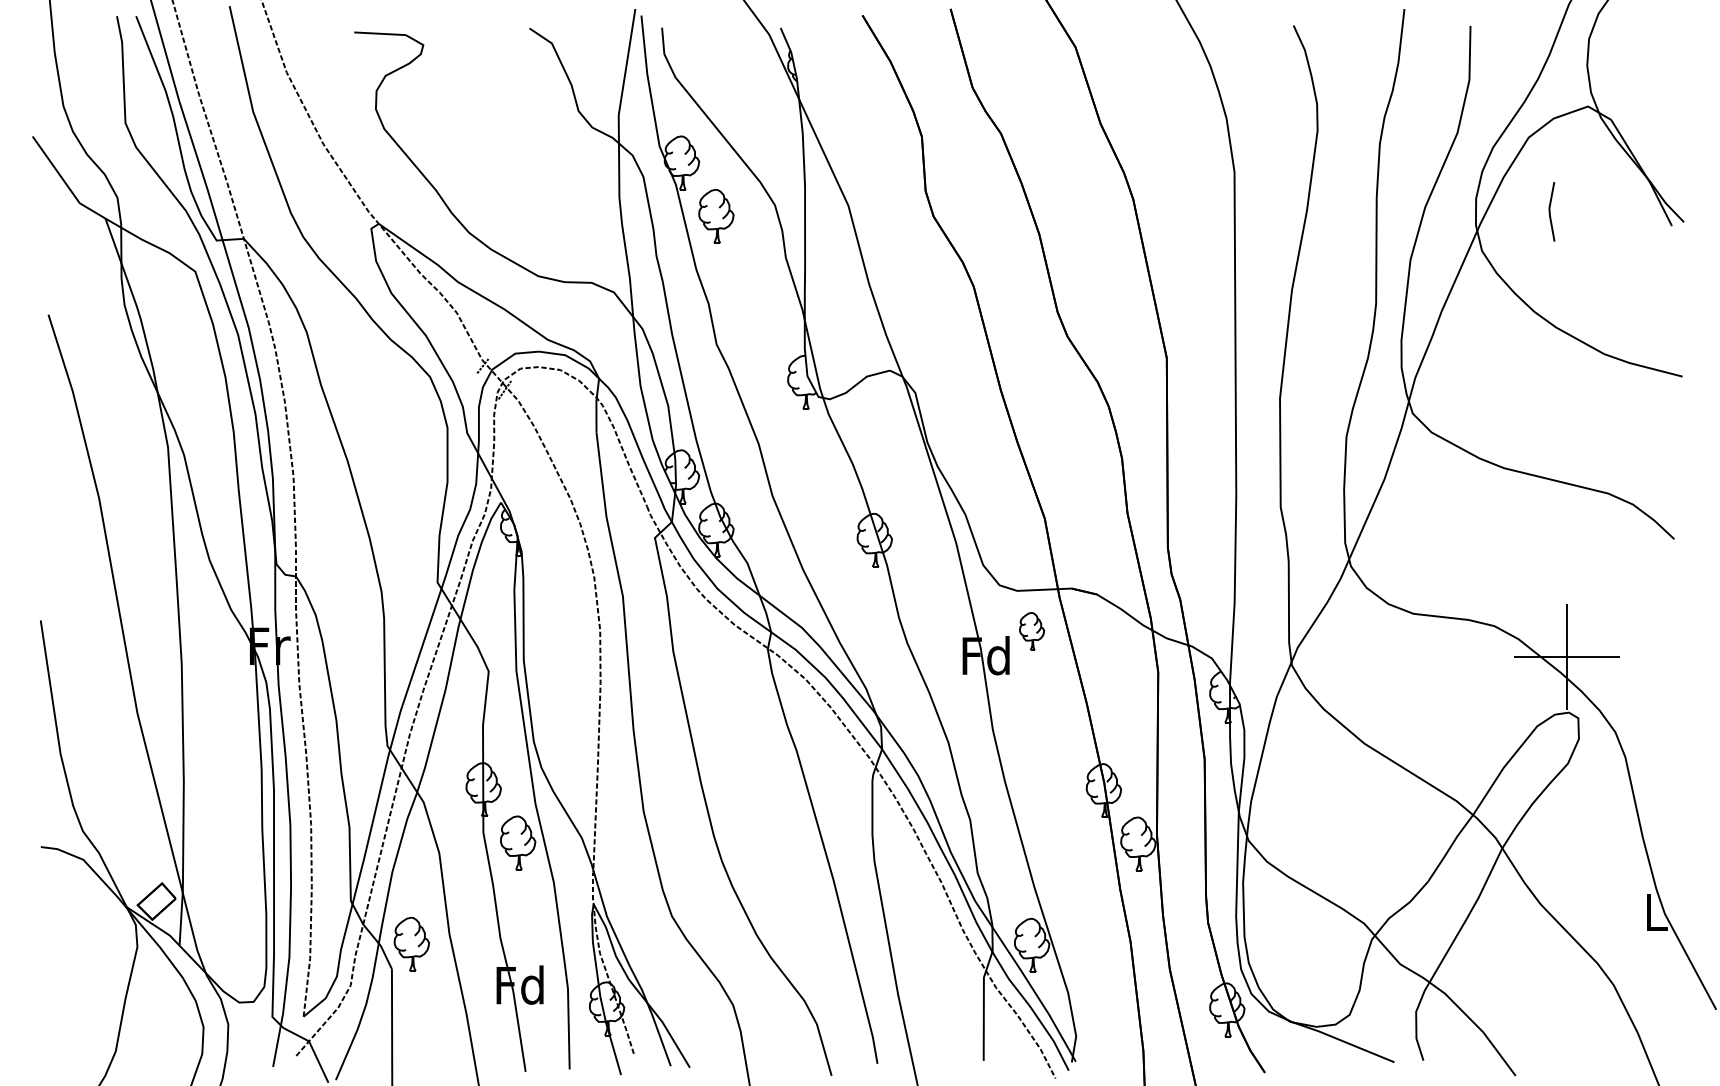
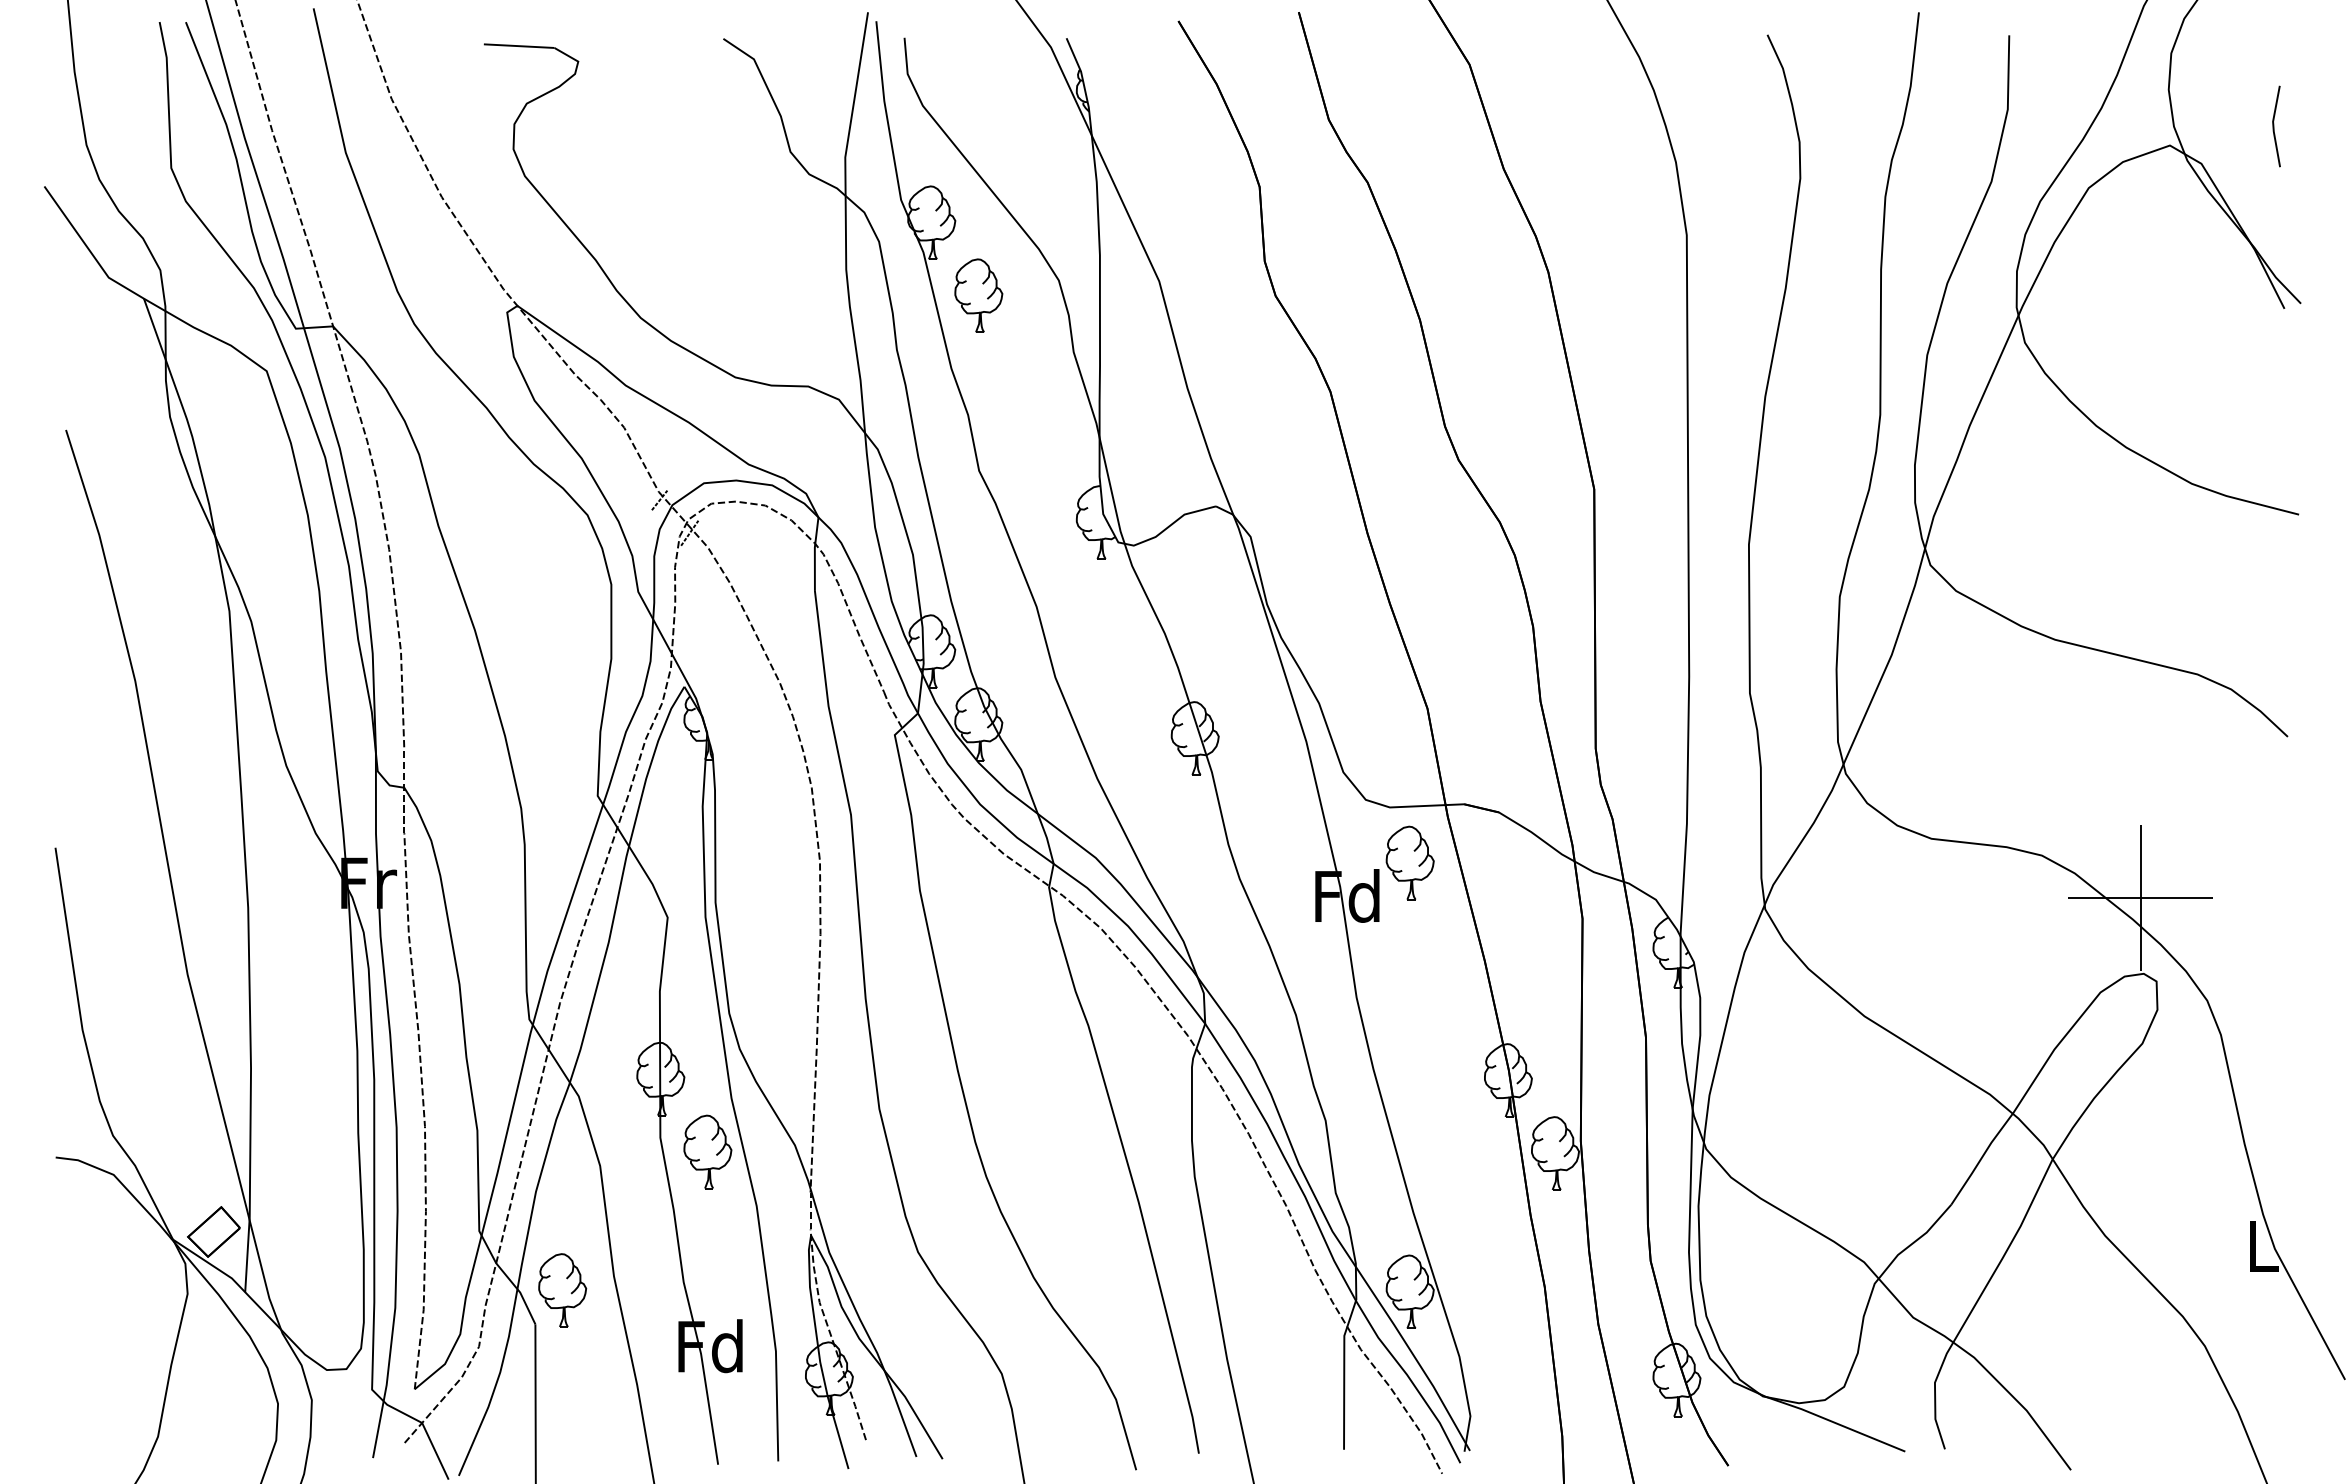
line: (1550, 211) -> (2274, 126), moved
part: (1031, 631) -> (1409, 862), size x1.43

